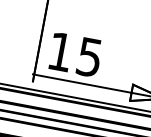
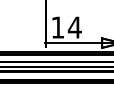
text: (89, 57) -> (74, 27), 15 -> 14

